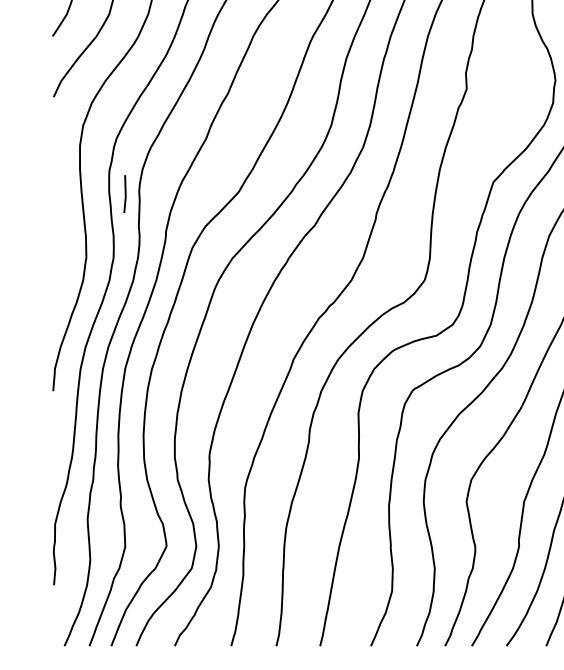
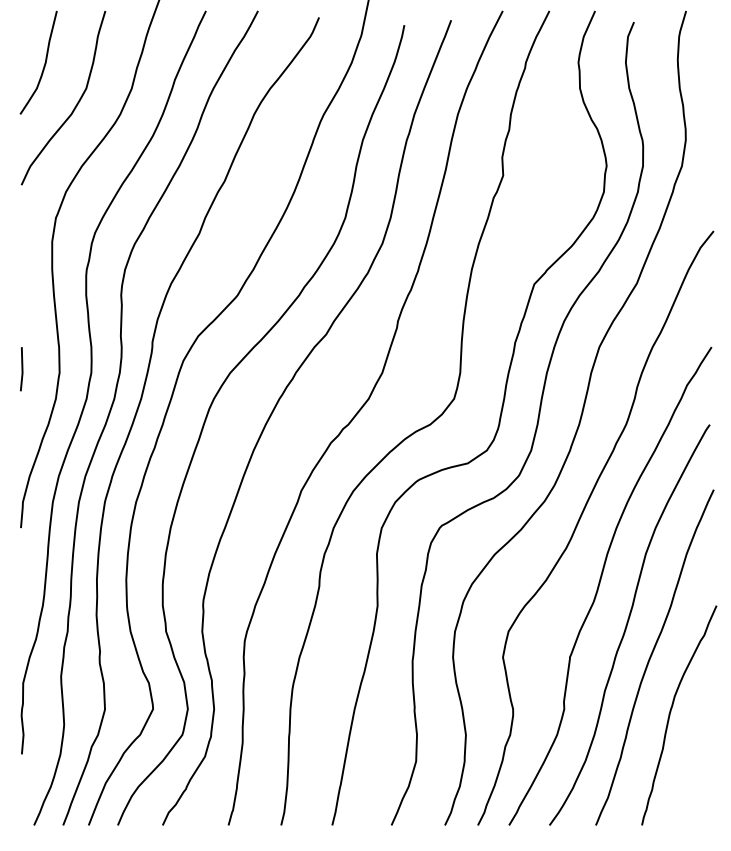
line: (124, 194) -> (21, 369), moved

